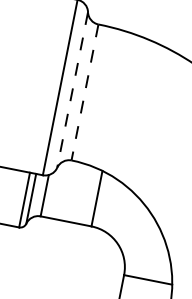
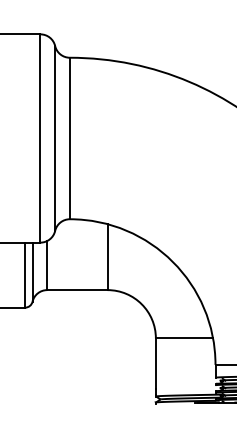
line: (72, 90) -> (55, 139), dashed -> solid
line: (84, 92) -> (69, 138), dashed -> solid

